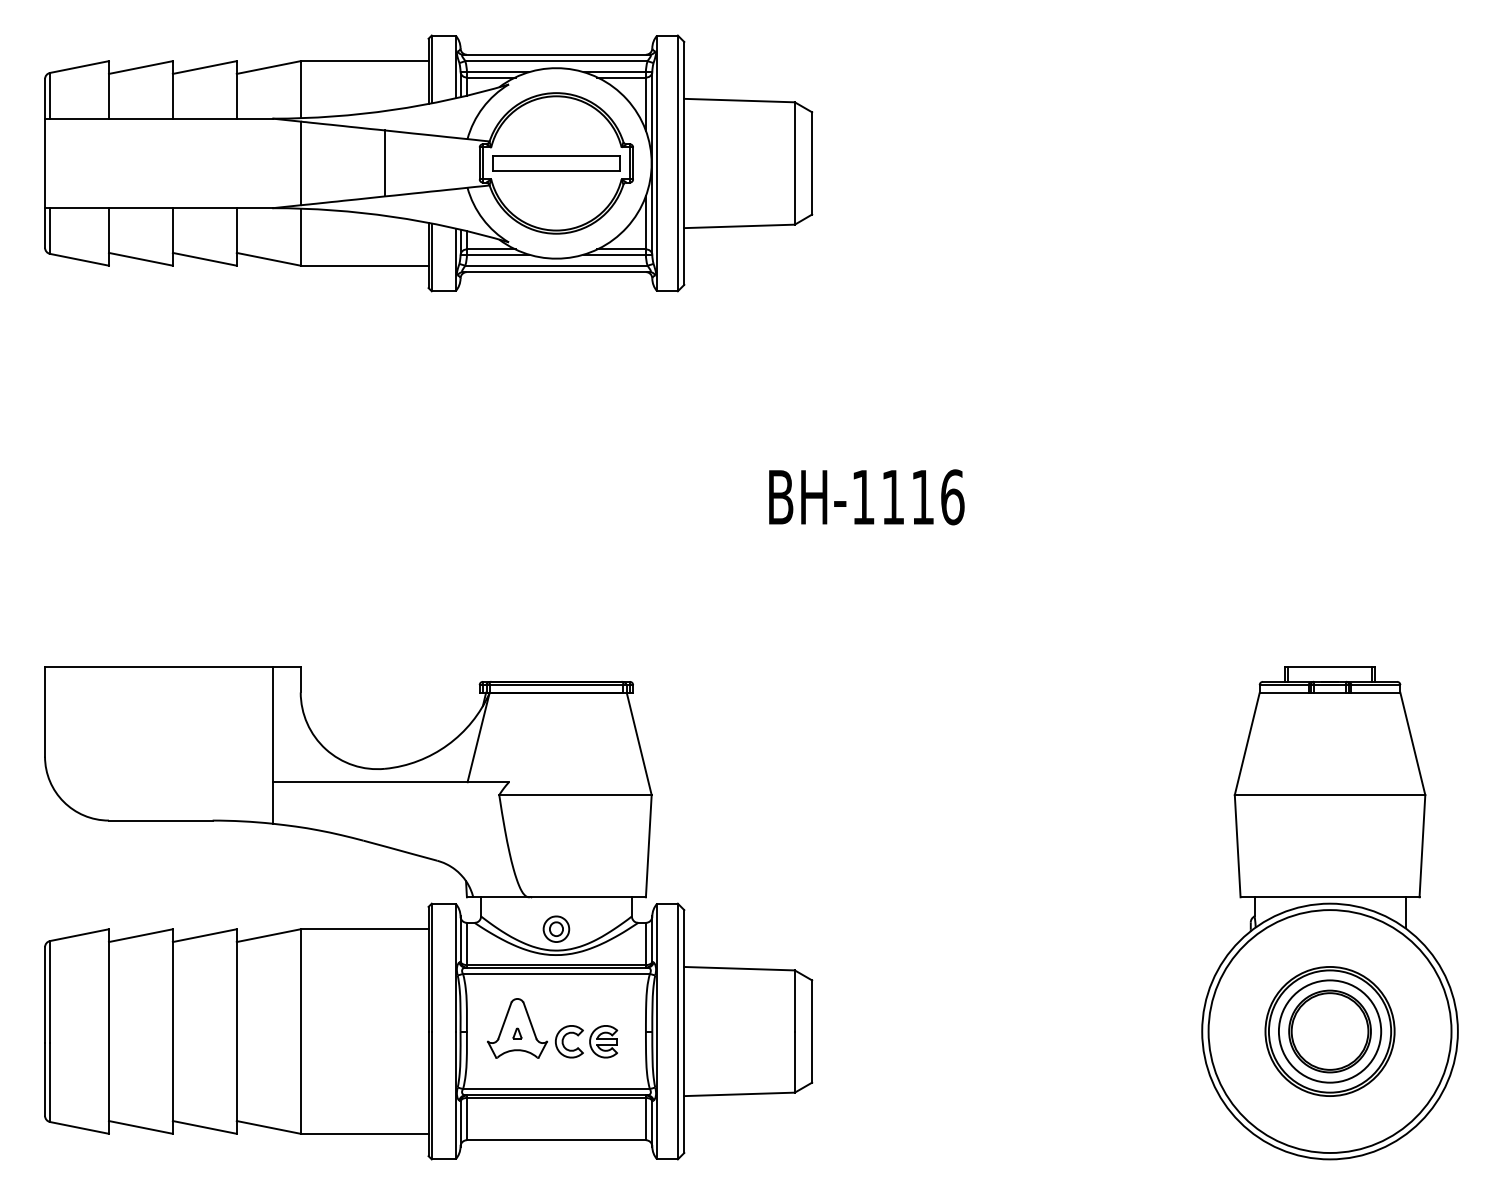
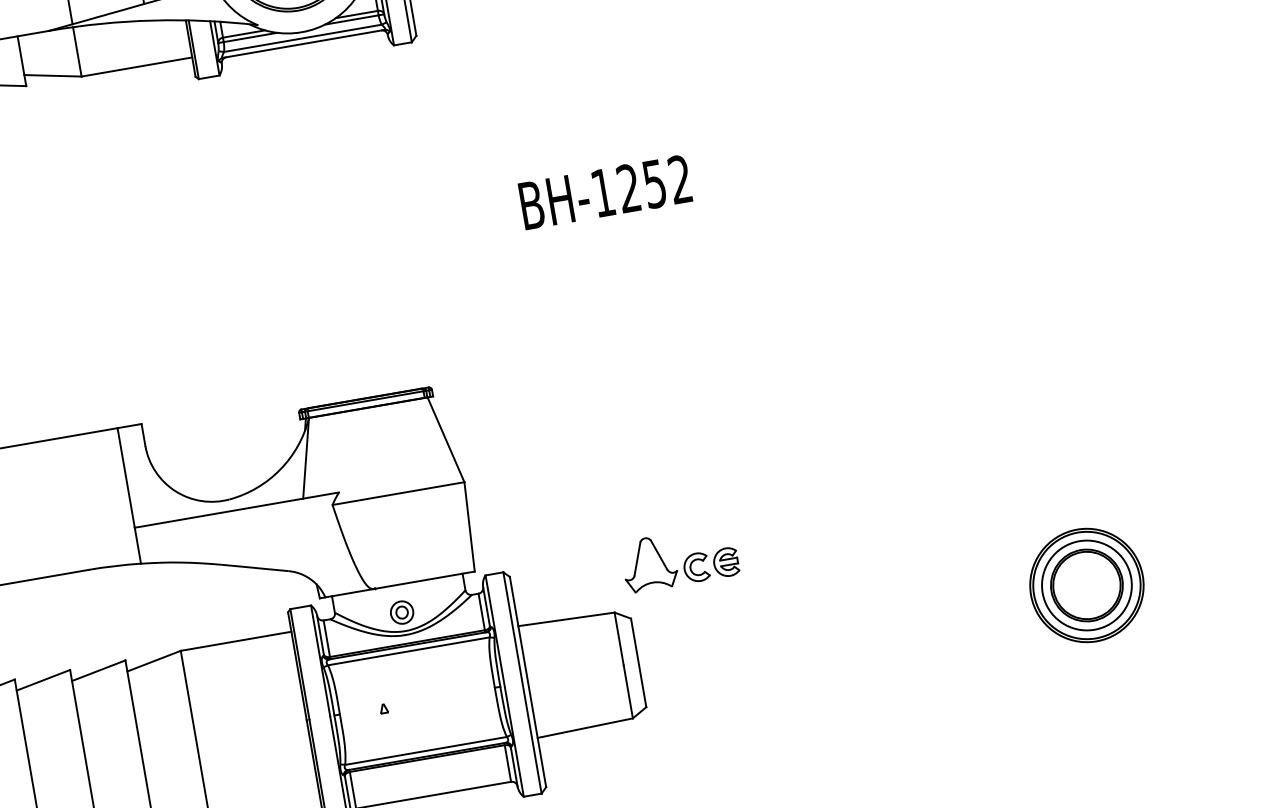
text: (922, 497) -> (654, 184), BH-1116 -> BH-1252
part: (1329, 913) -> (1068, 483), removed
part: (557, 1032) -> (684, 561), moved

